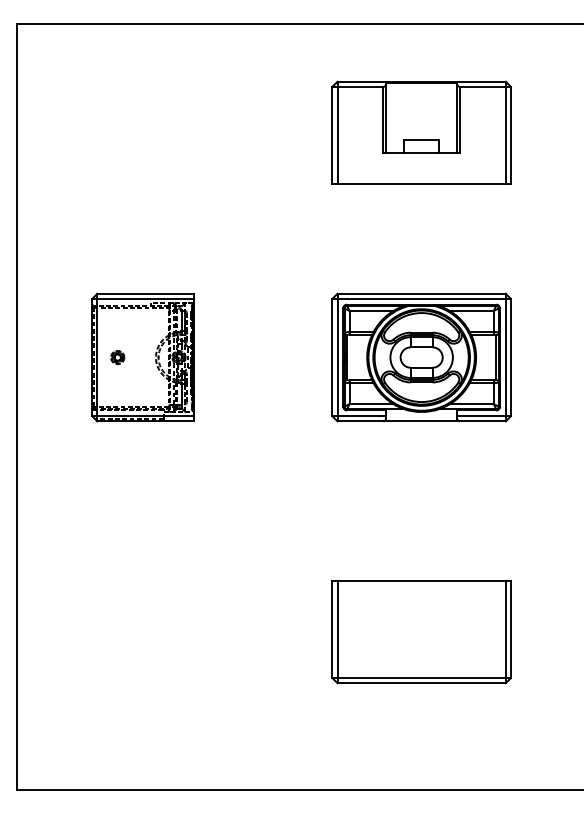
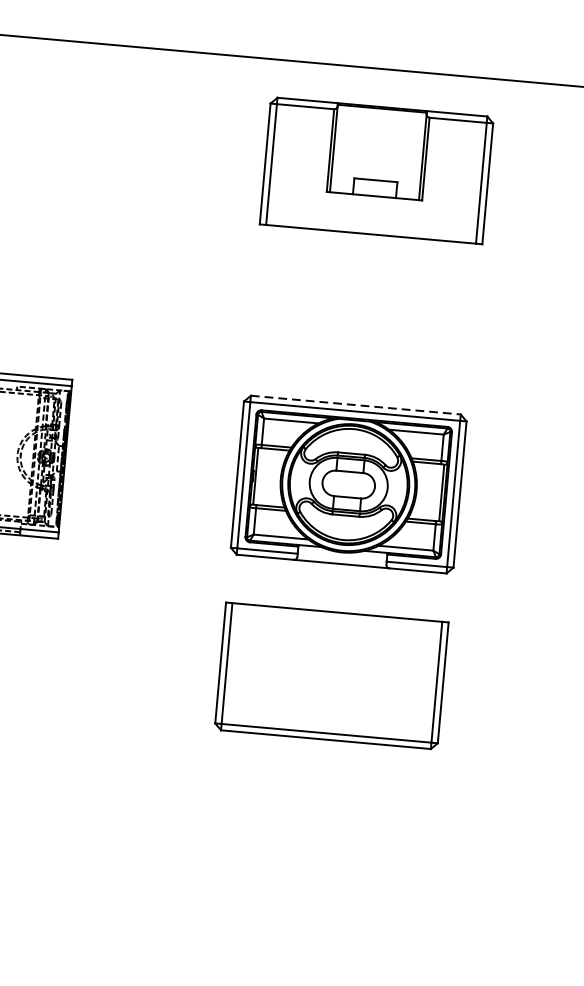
part: (421, 132) -> (376, 170), moved
line: (422, 293) -> (356, 404), solid -> dashed
part: (421, 632) -> (331, 676), moved

